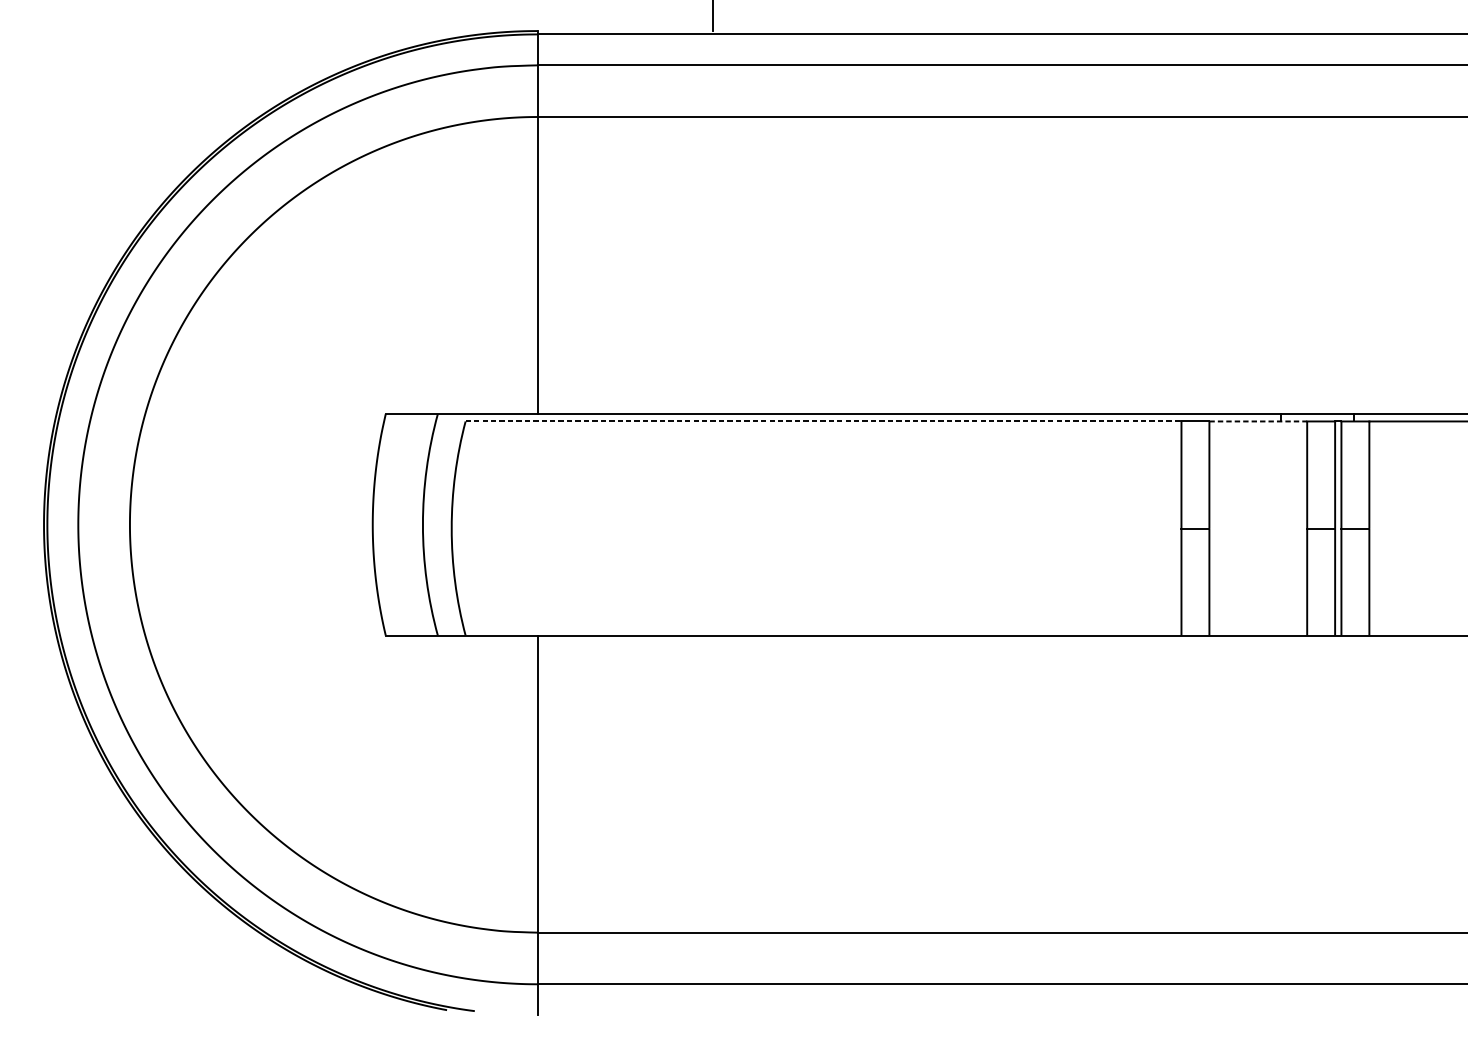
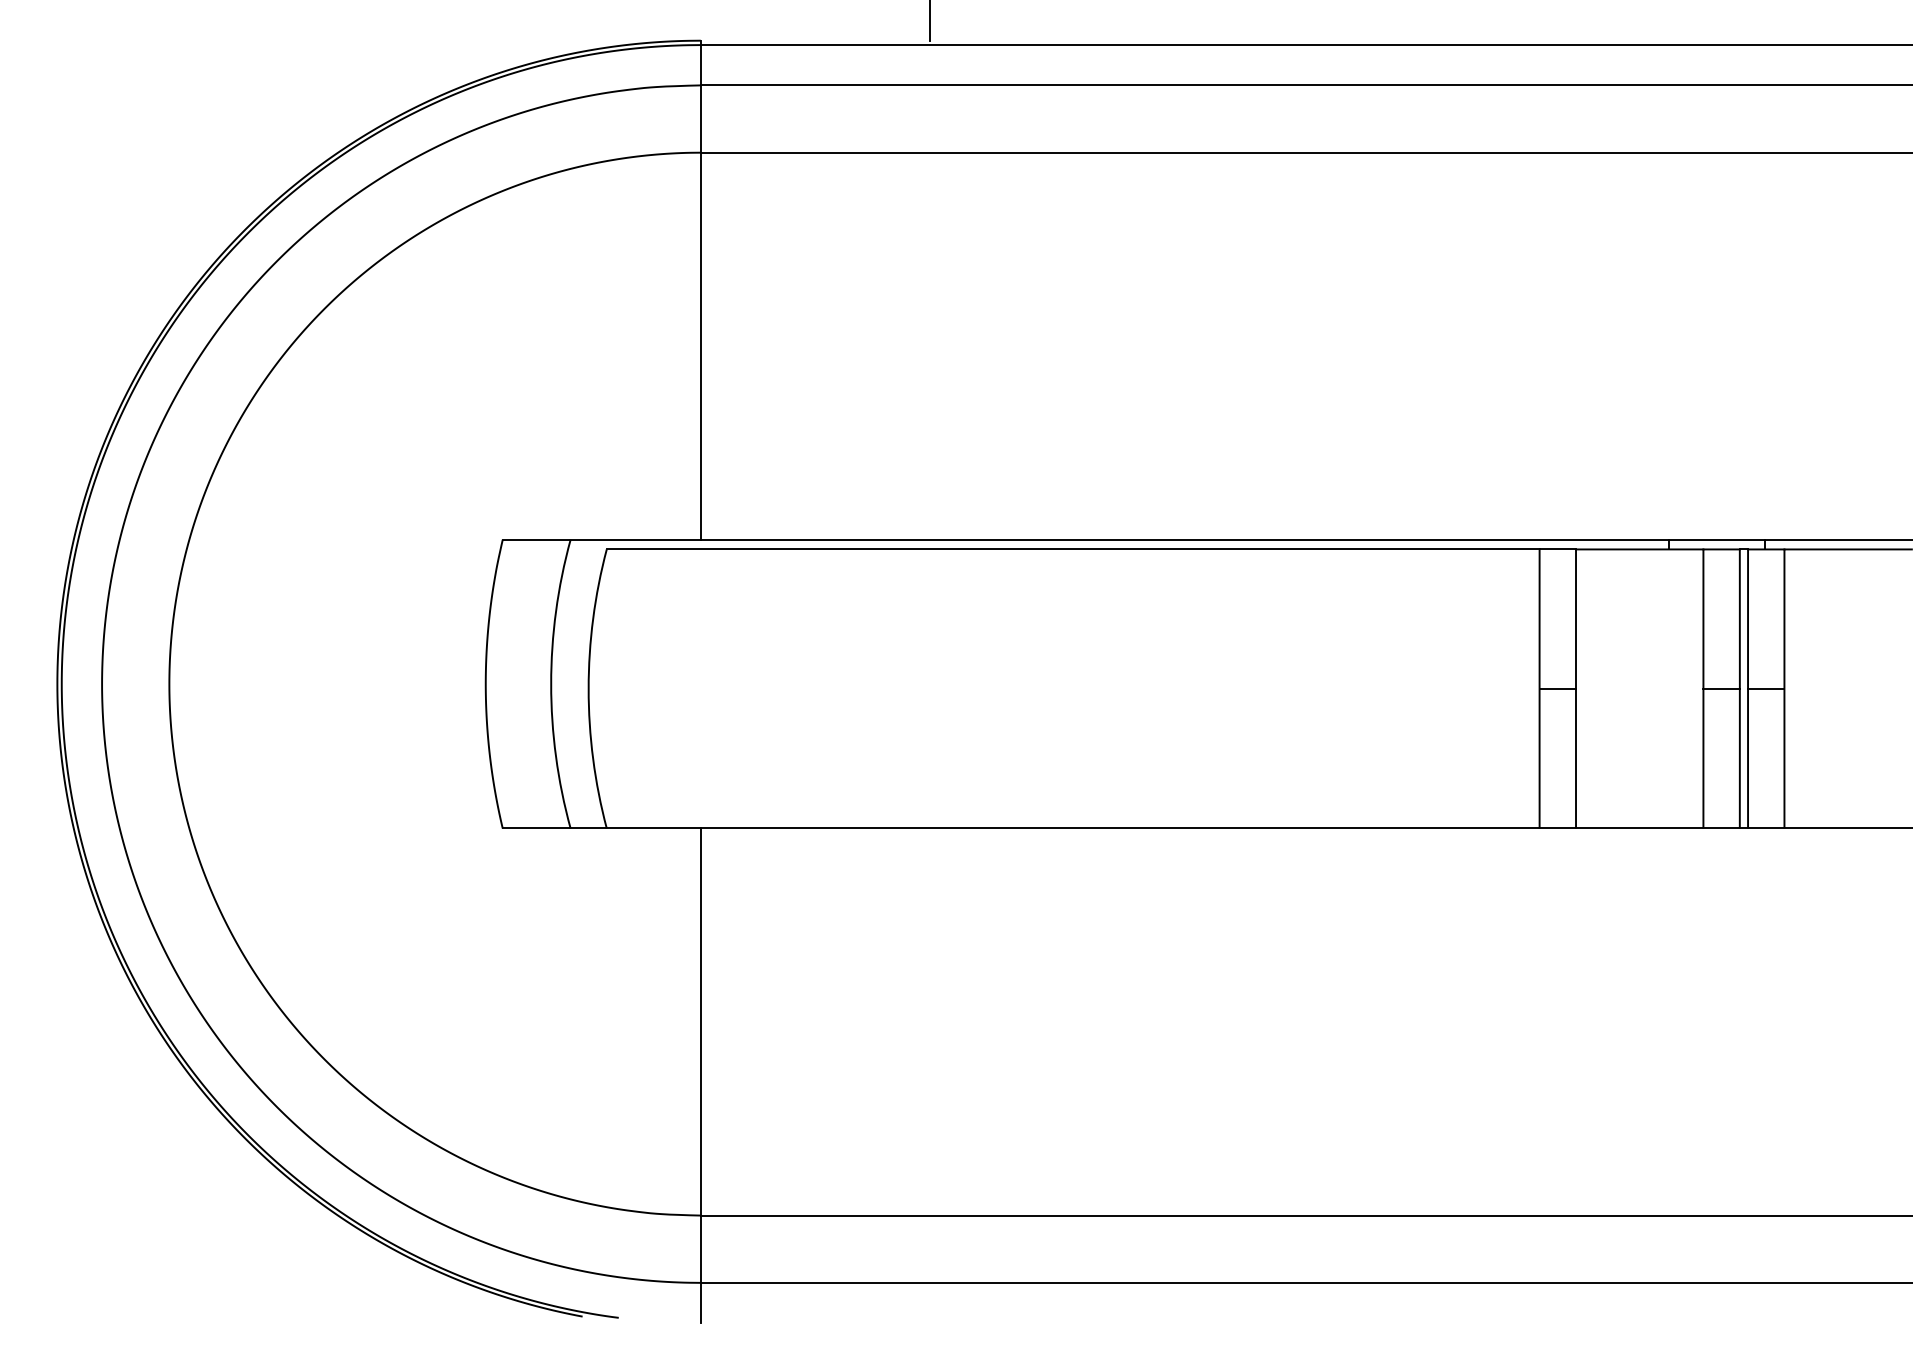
line: (823, 421) -> (1073, 549), dashed -> solid
line: (1258, 421) -> (1639, 549), dashed -> solid

